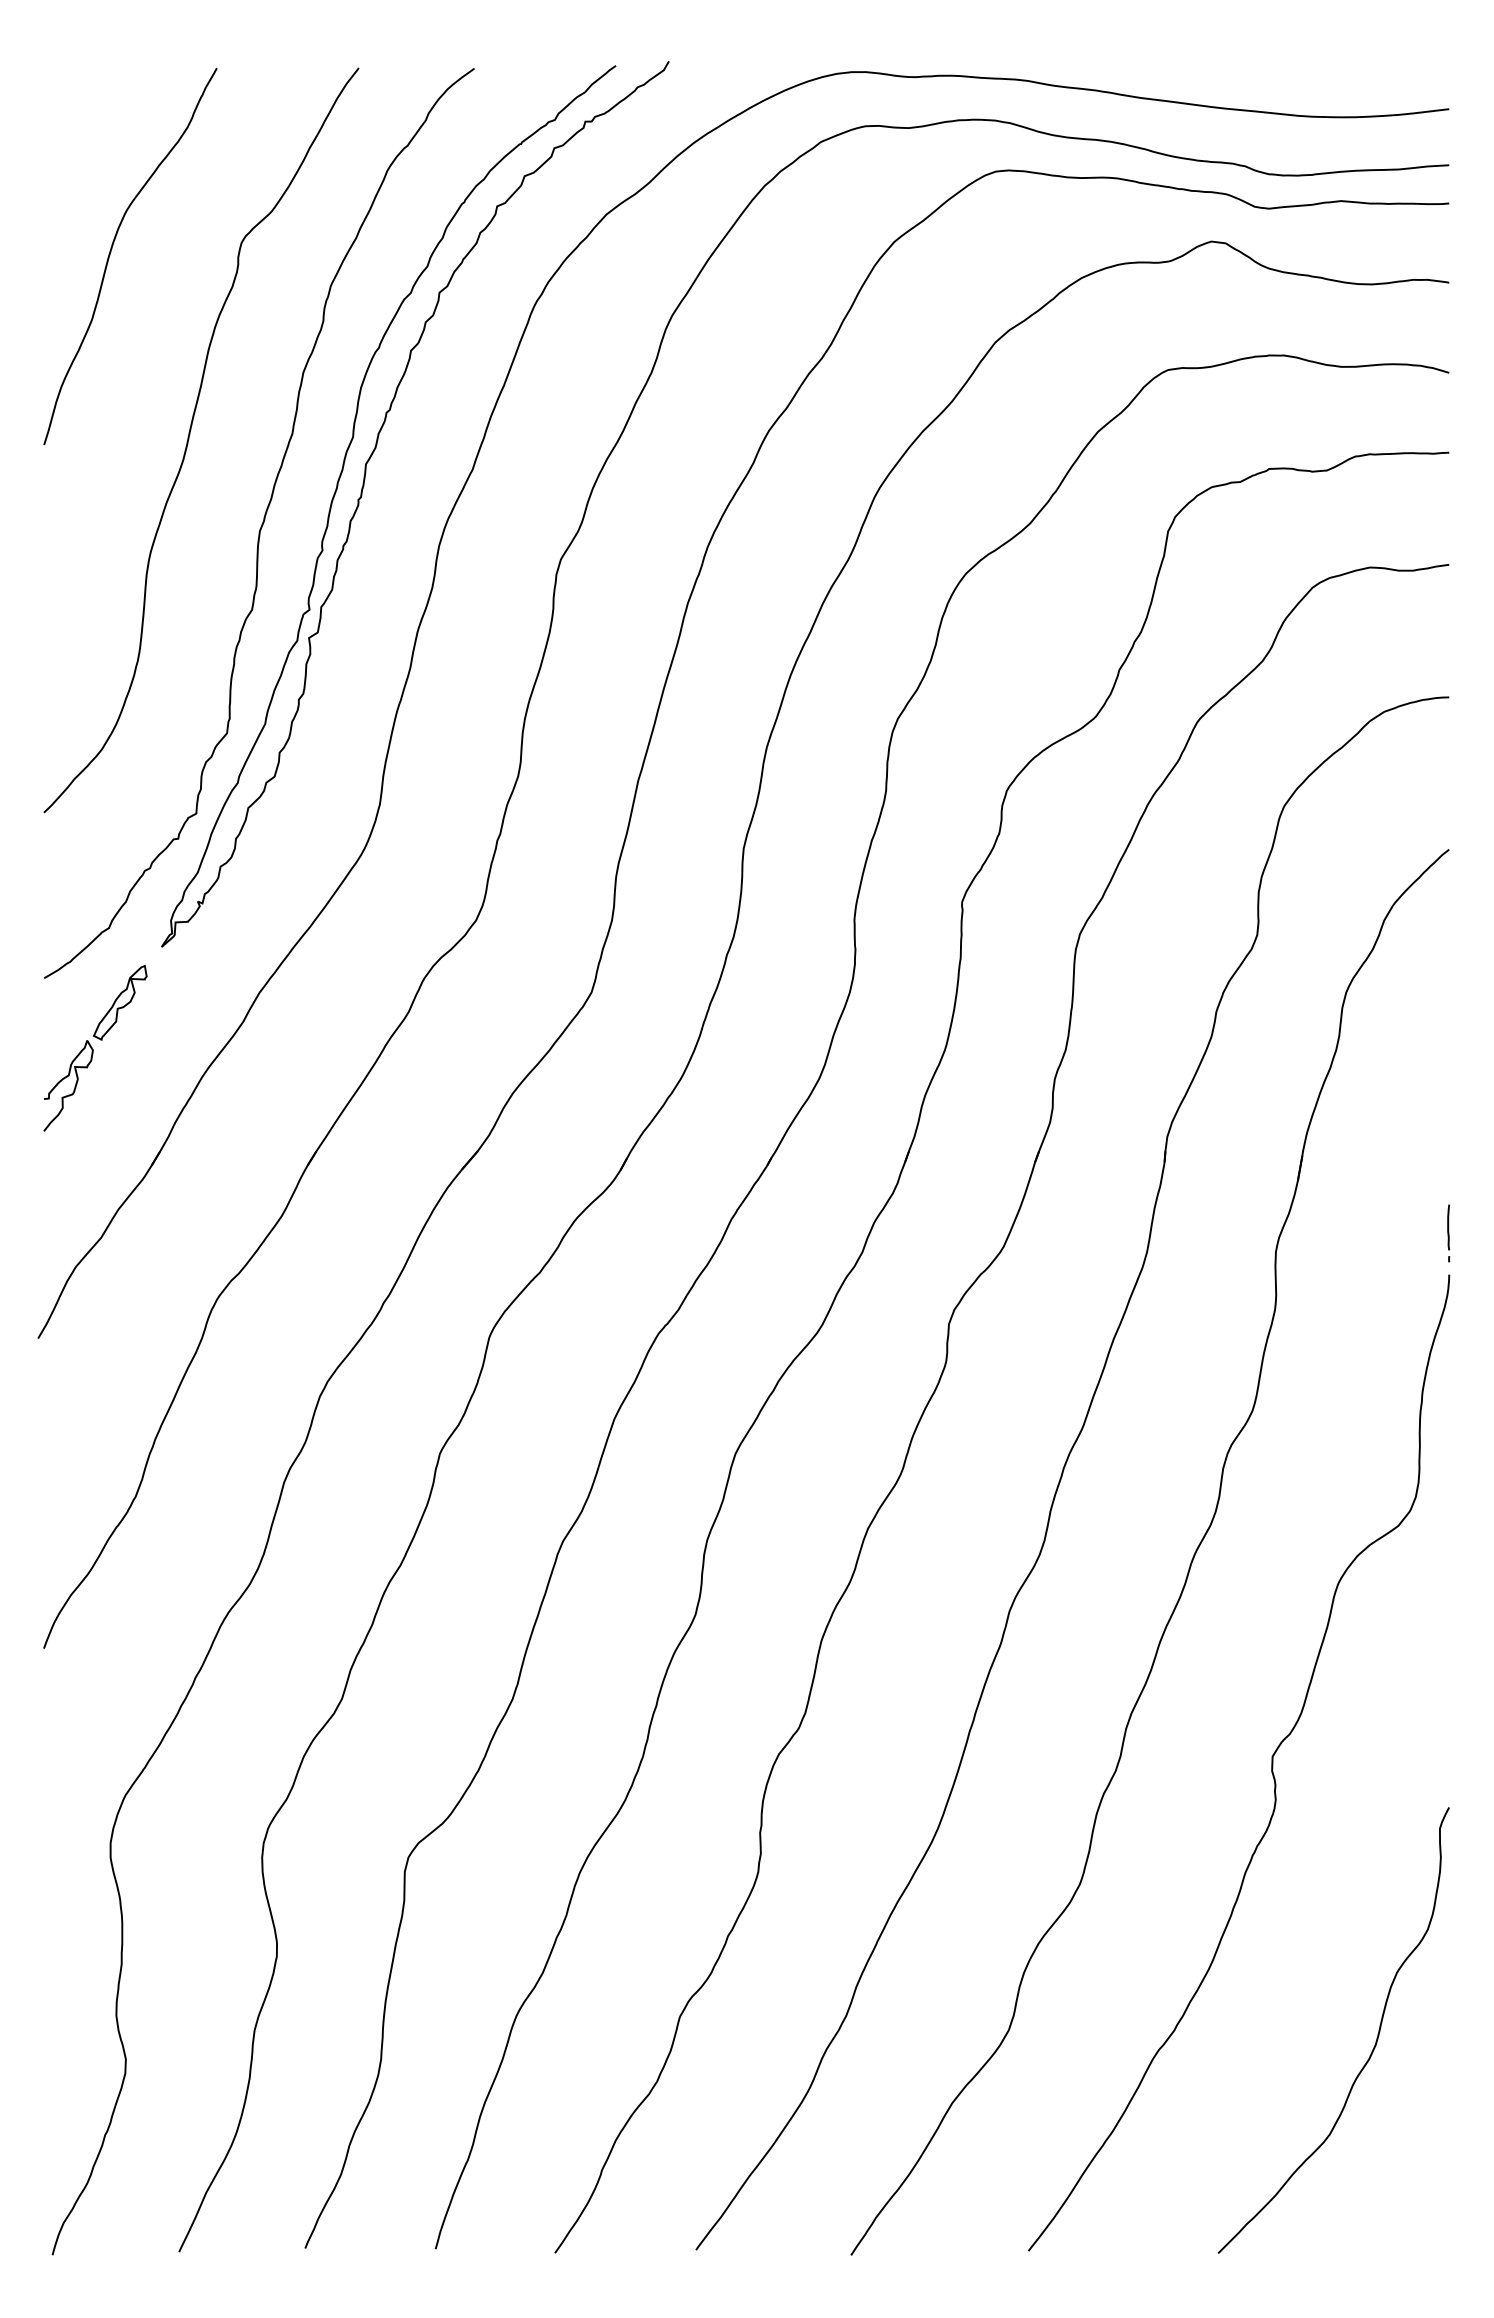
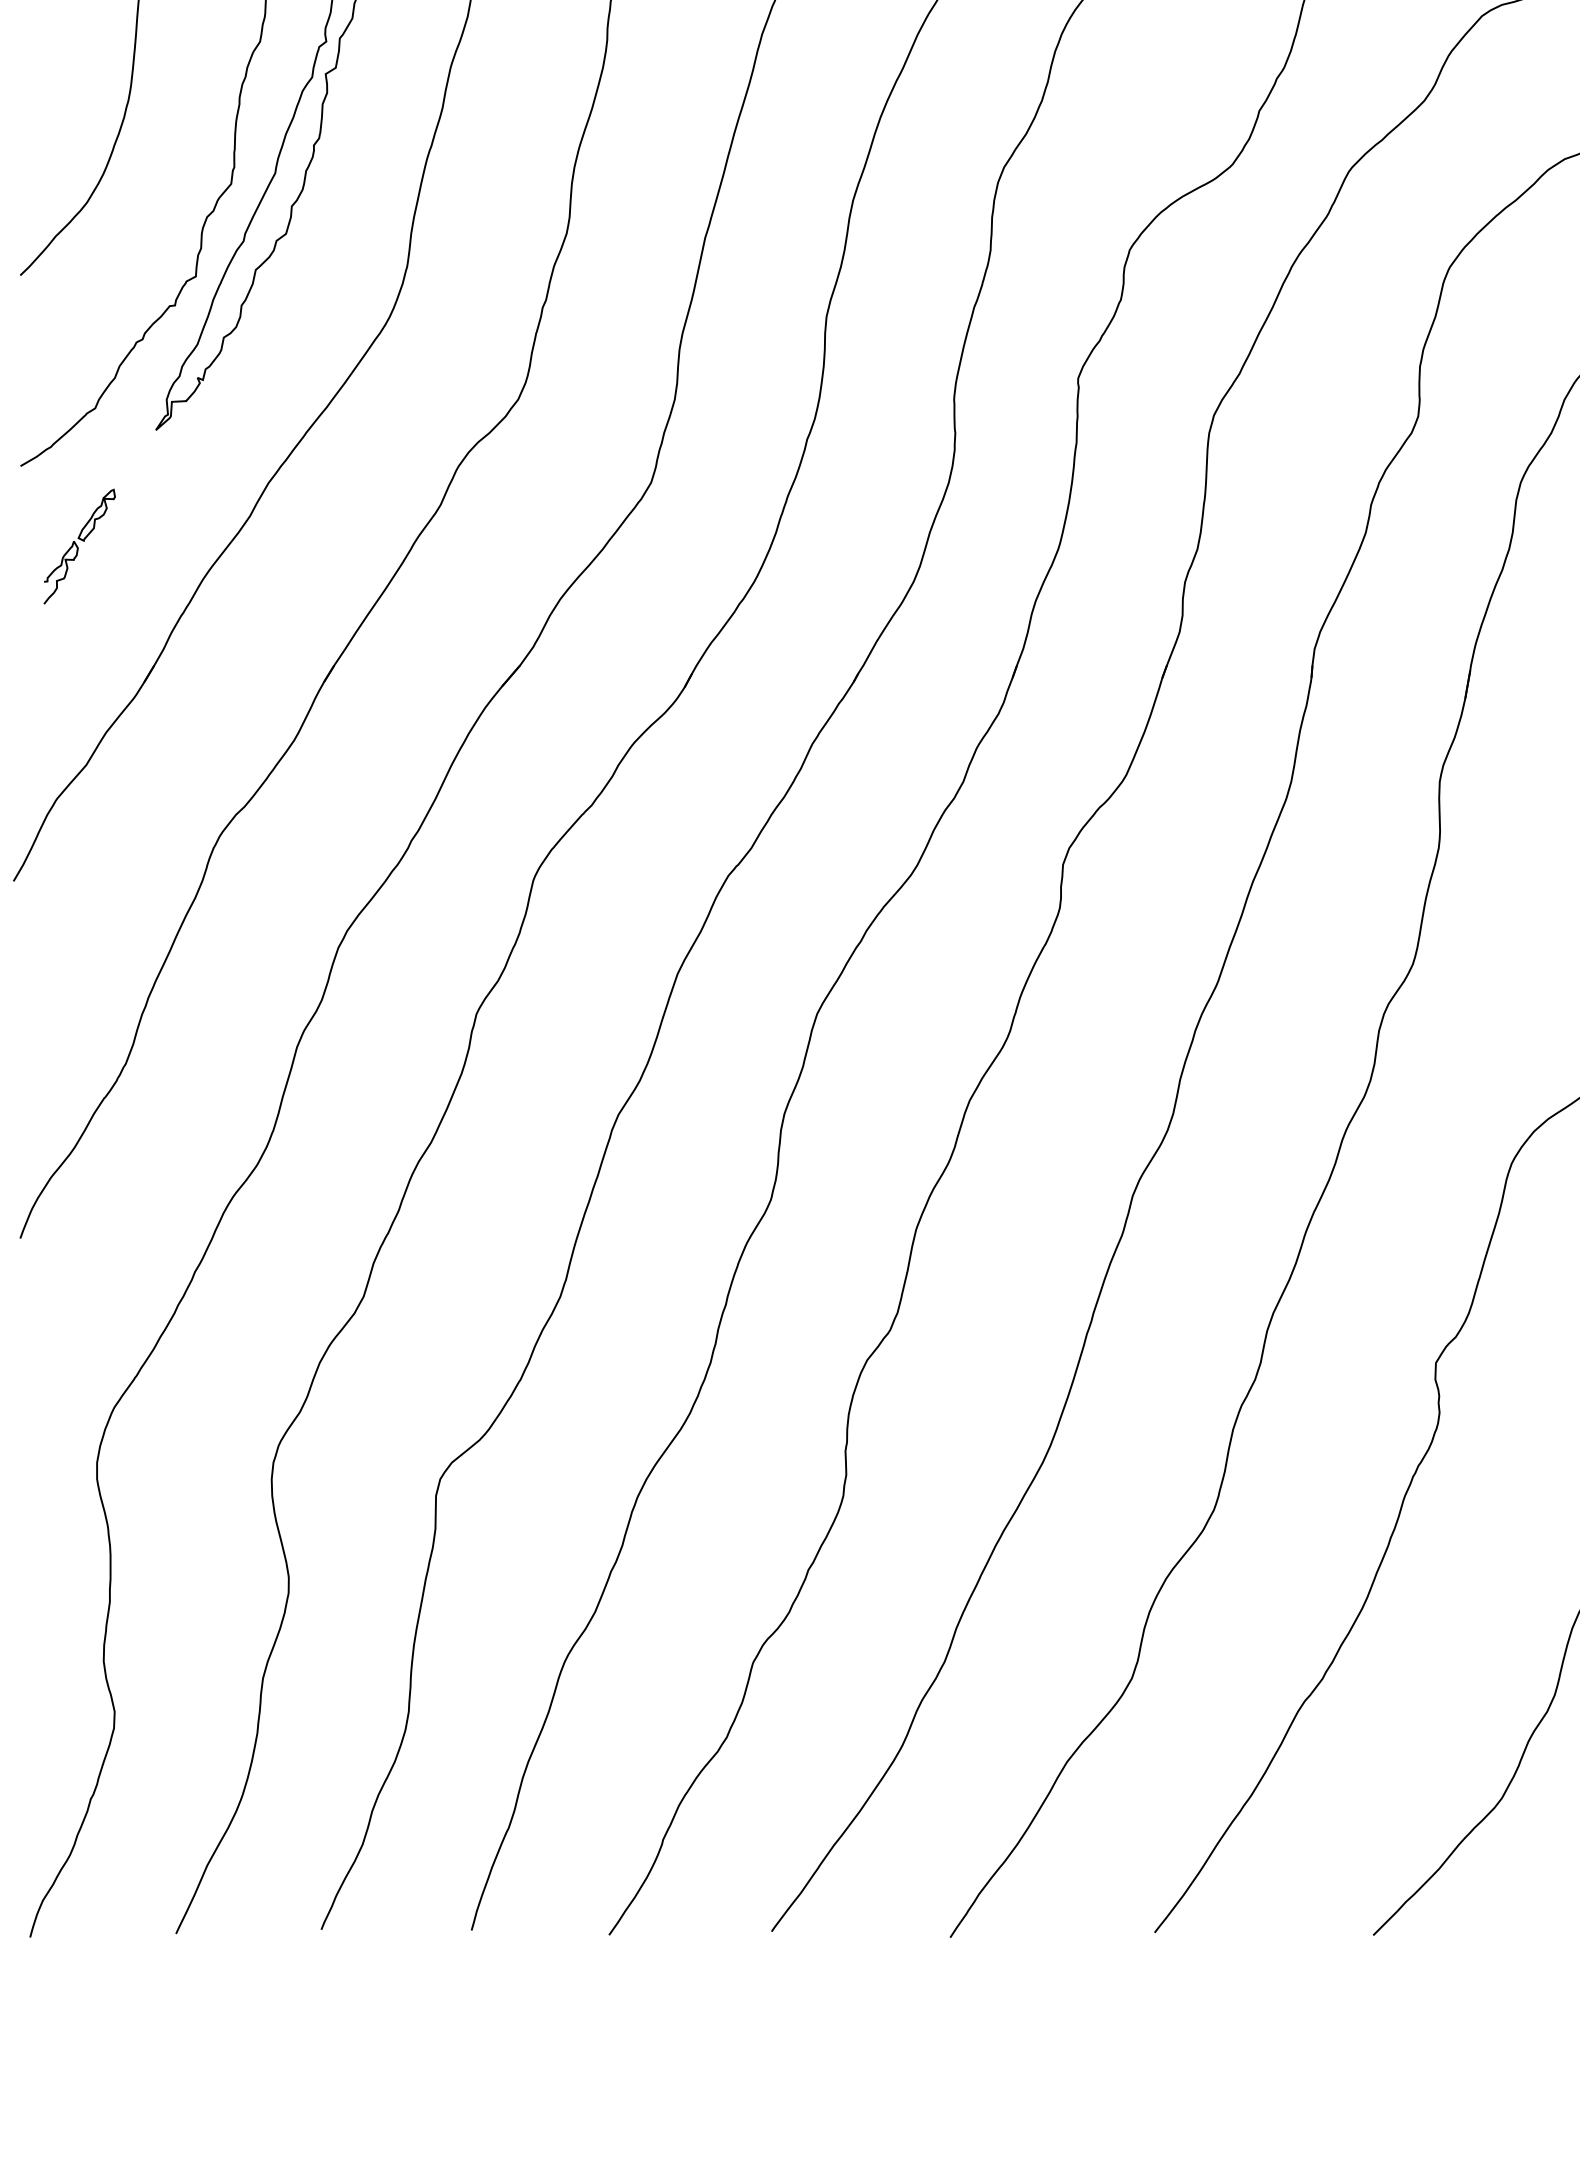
part: (95, 1047) -> (79, 545), size x0.6

